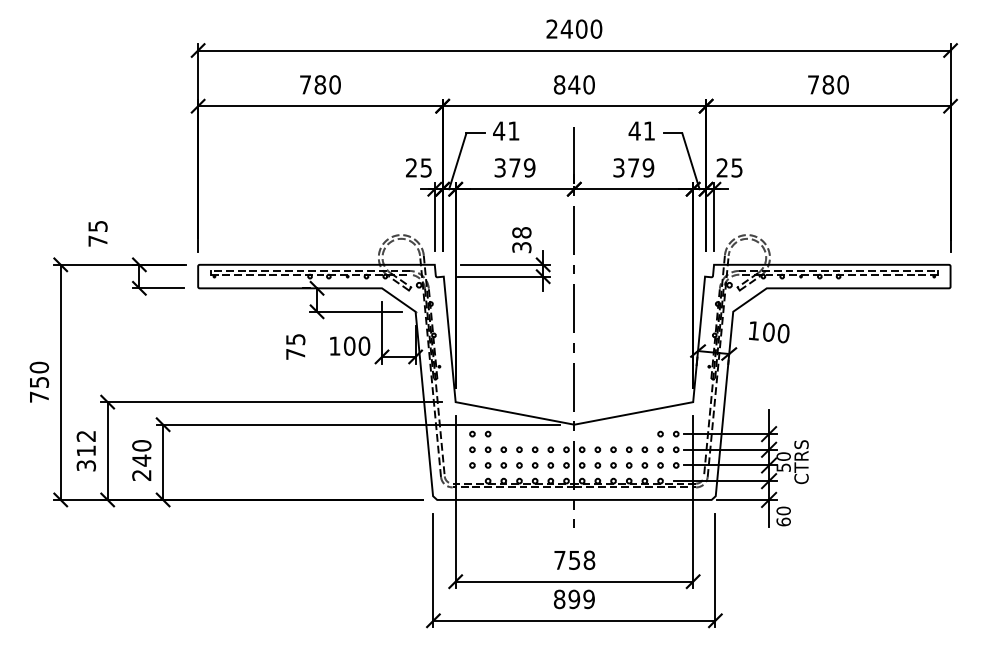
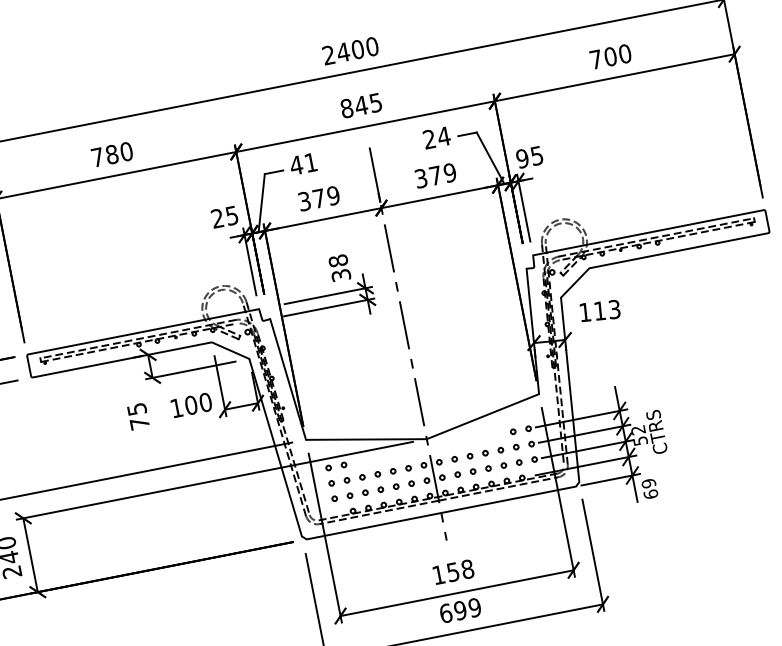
text: (588, 84) -> (375, 102), 840 -> 845
text: (828, 84) -> (610, 56), 780 -> 700
text: (641, 130) -> (436, 137), 41 -> 24
text: (722, 167) -> (522, 158), 25 -> 95
text: (776, 332) -> (607, 309), 100 -> 113
text: (783, 456) -> (638, 430), 50 -> 52
text: (783, 510) -> (648, 483), 60 -> 69
text: (559, 560) -> (438, 575), 758 -> 158
text: (559, 598) -> (445, 612), 899 -> 699

